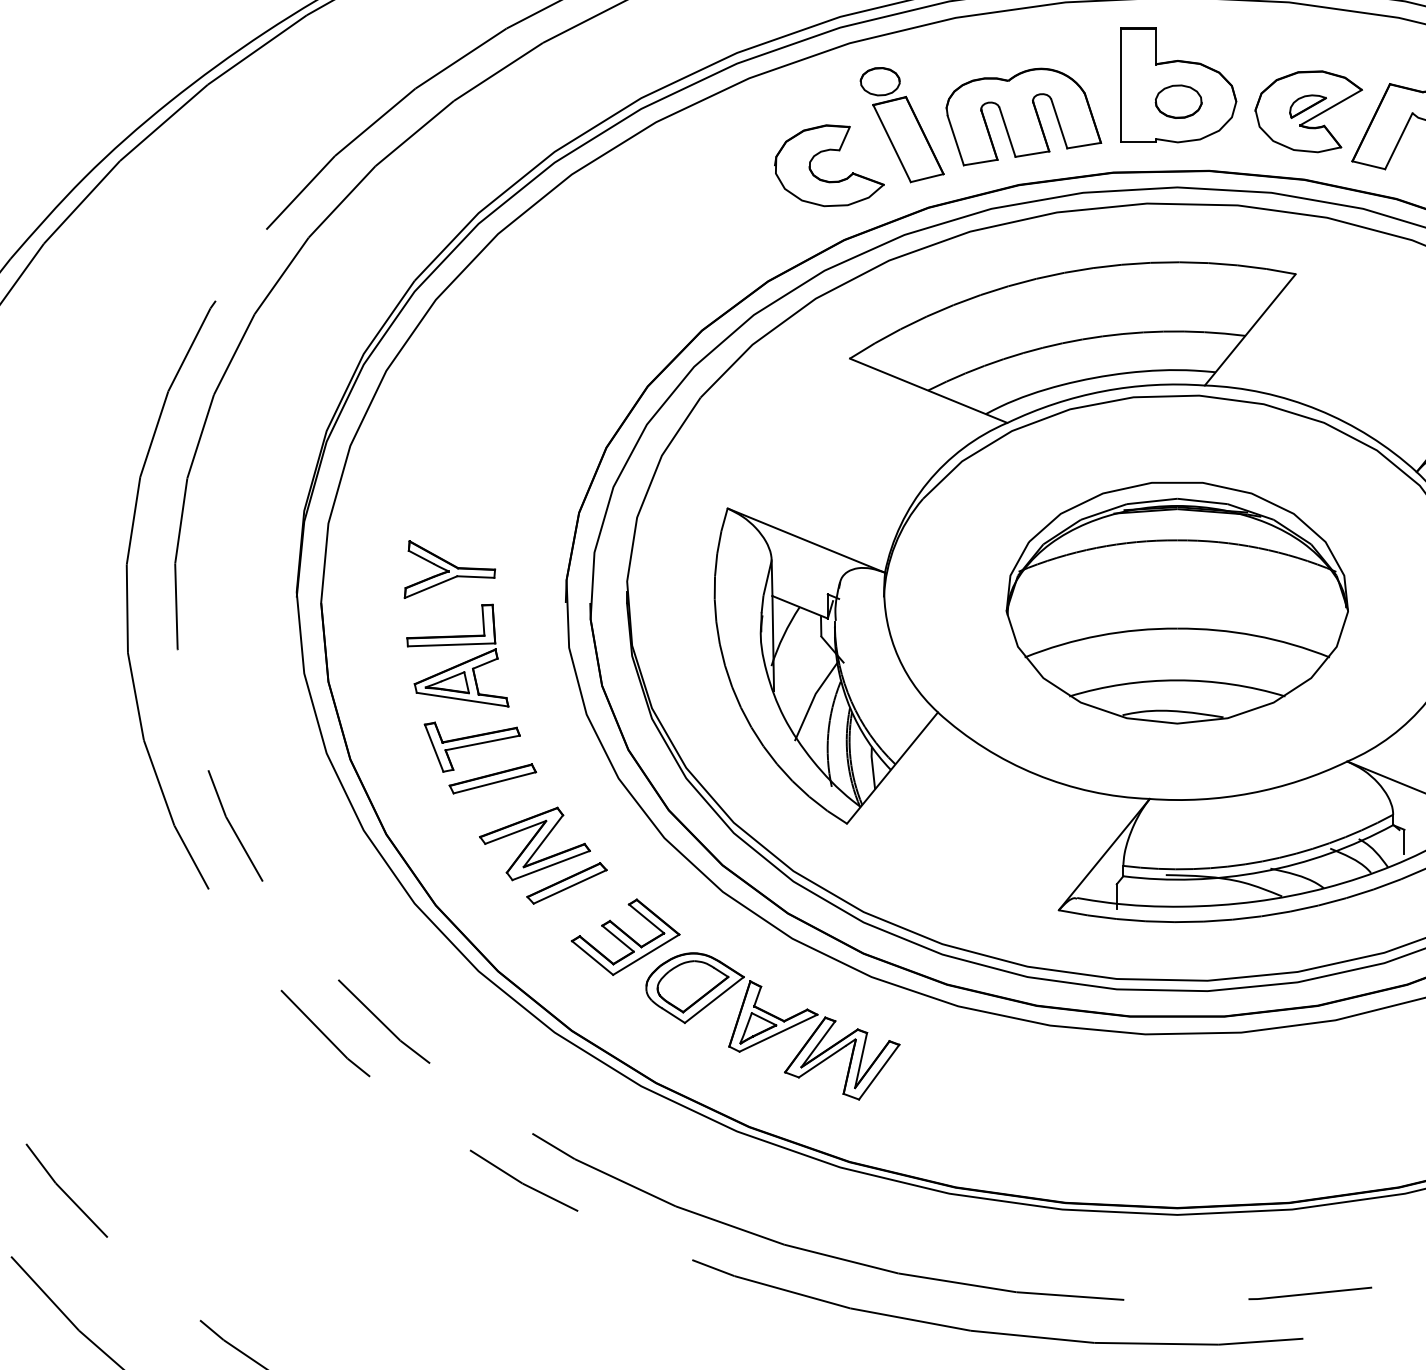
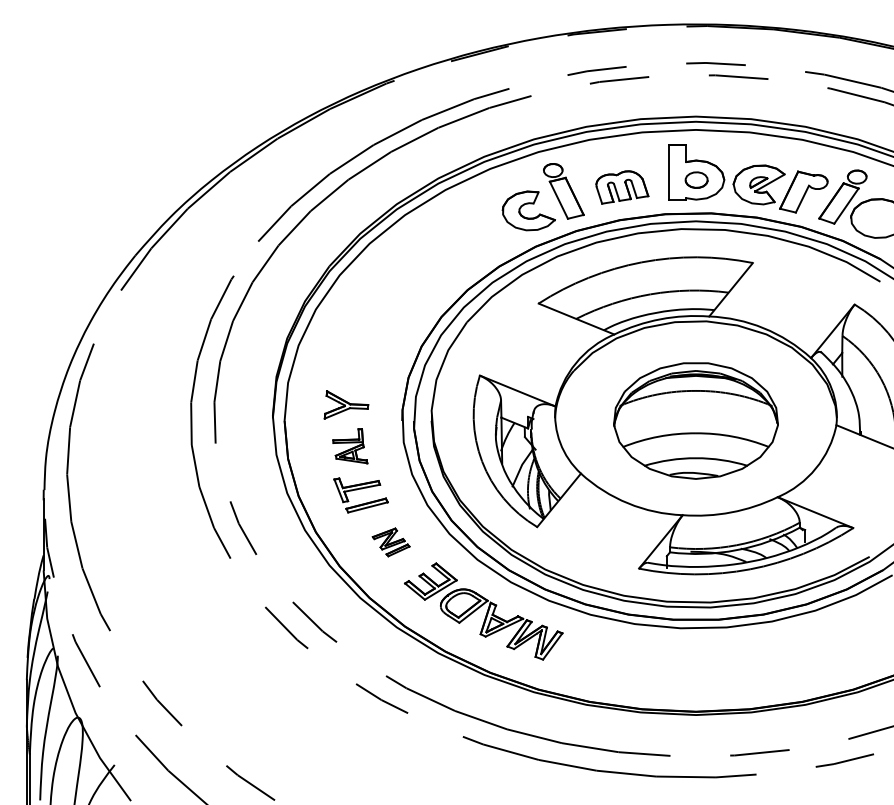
part: (1024, 117) -> (622, 187), size x0.7
part: (458, 653) -> (350, 445), size x0.7
part: (541, 855) -> (390, 542), size x0.6

